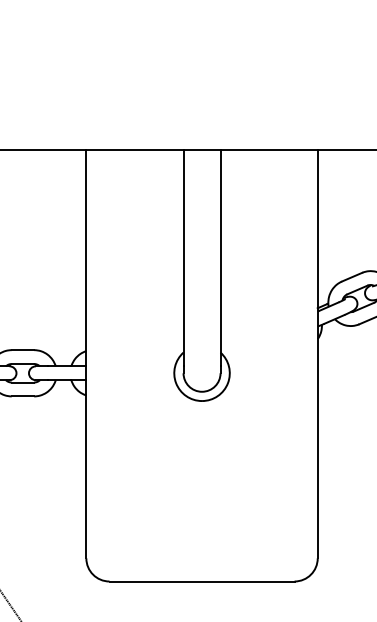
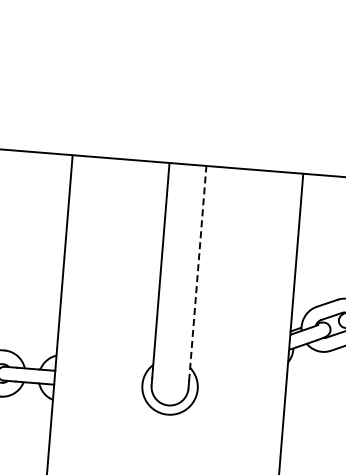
line: (220, 257) -> (197, 273), solid -> dashed

